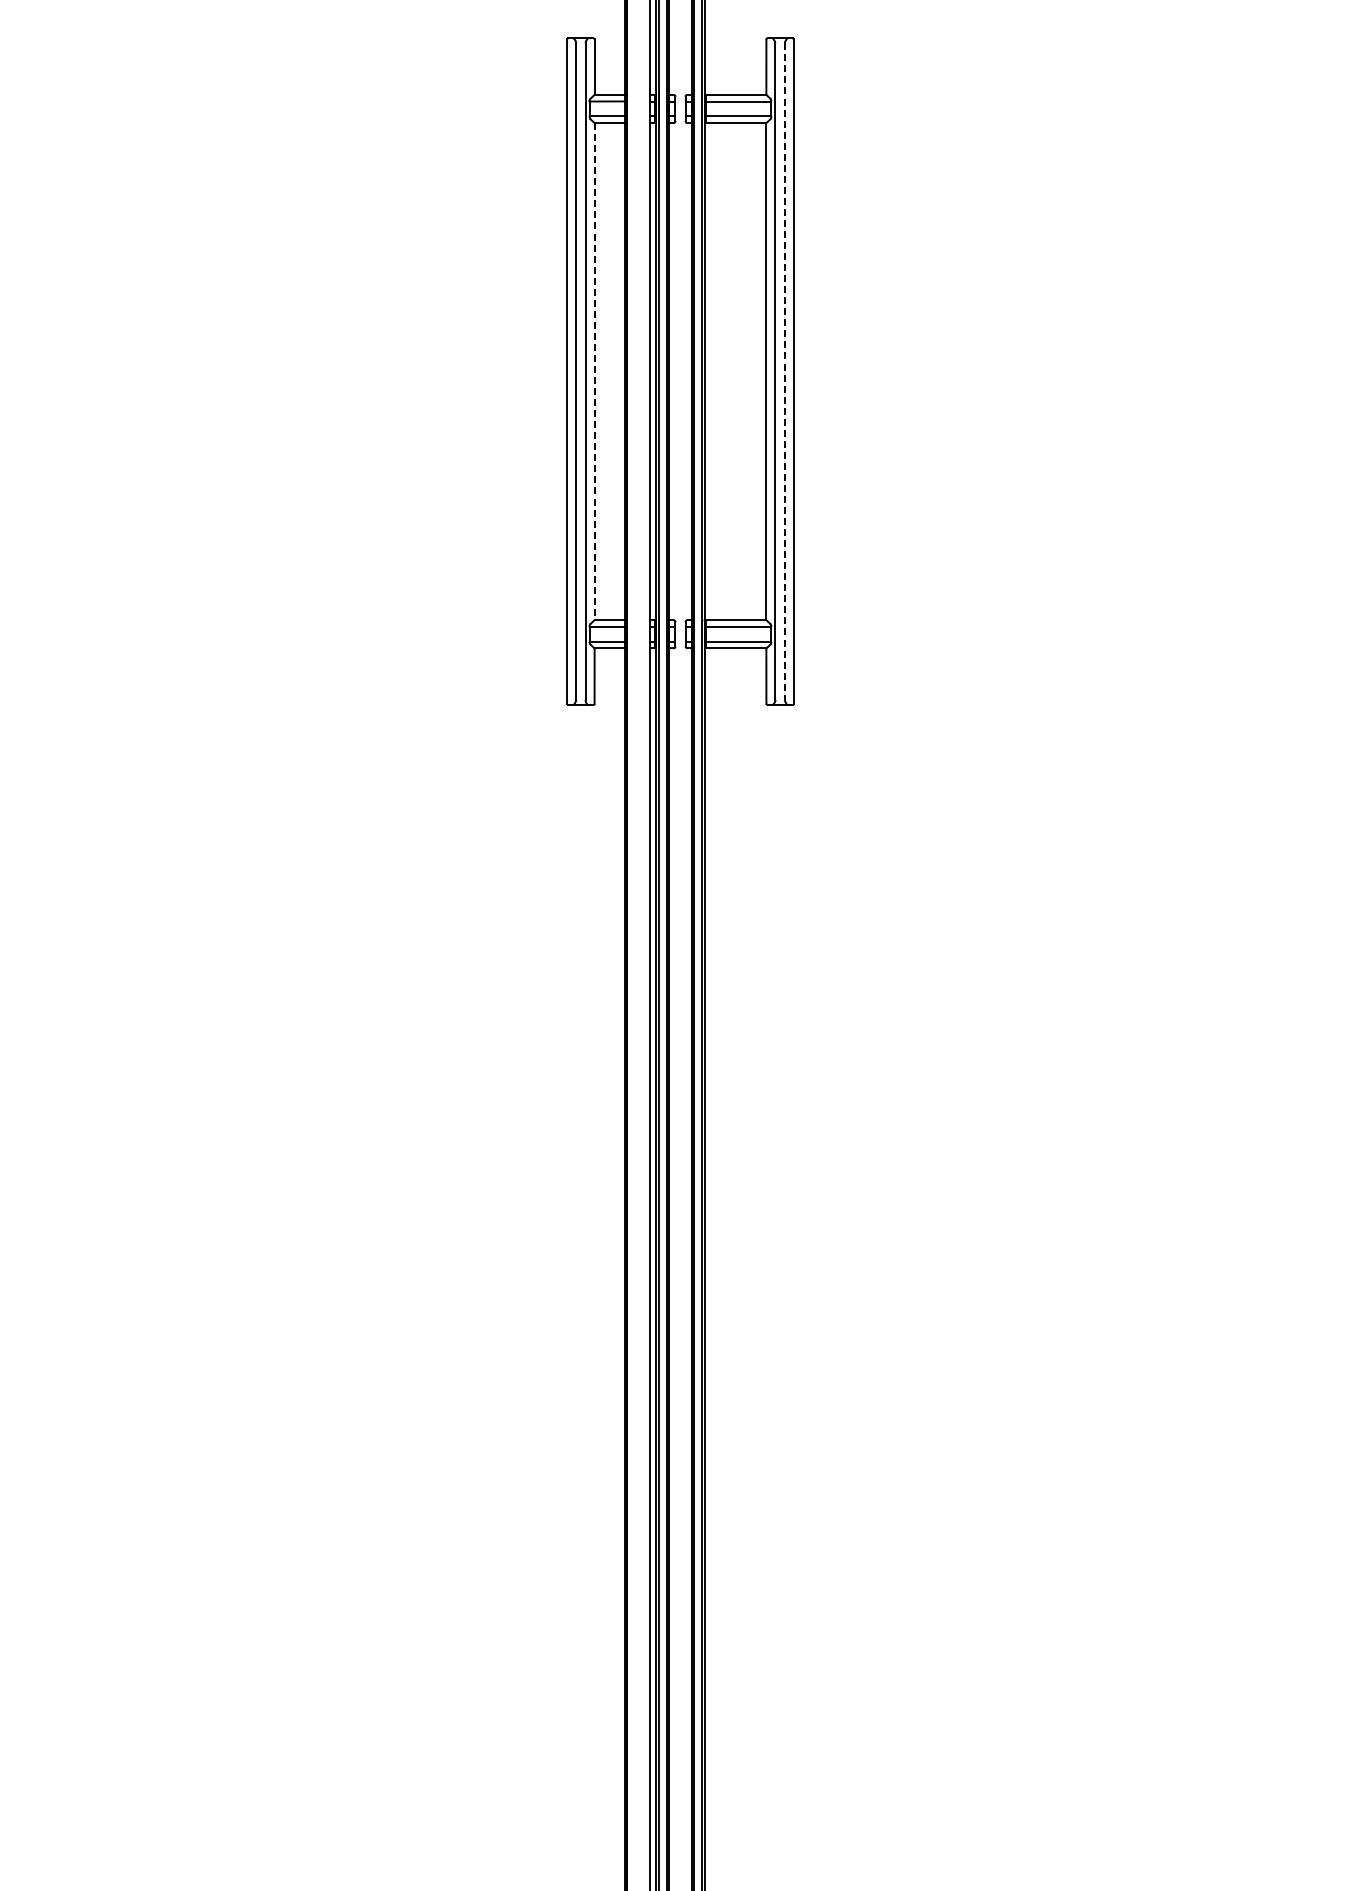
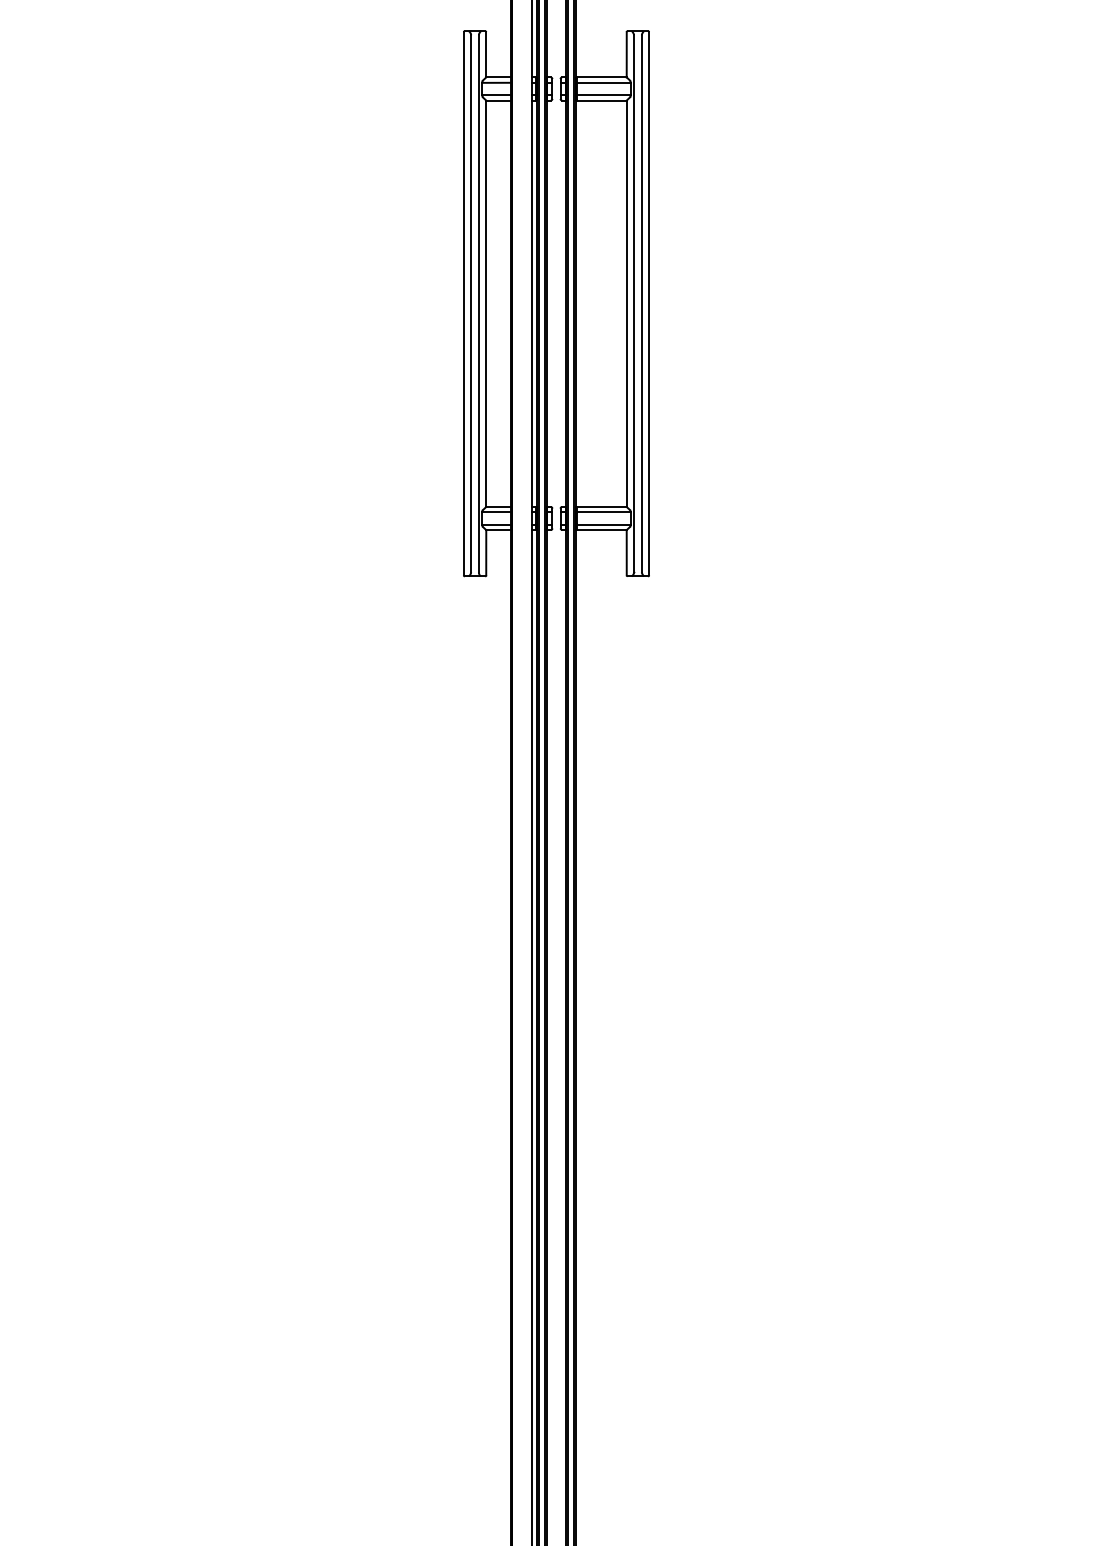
line: (594, 371) -> (486, 303), dashed -> solid
line: (784, 372) -> (641, 304), dashed -> solid

